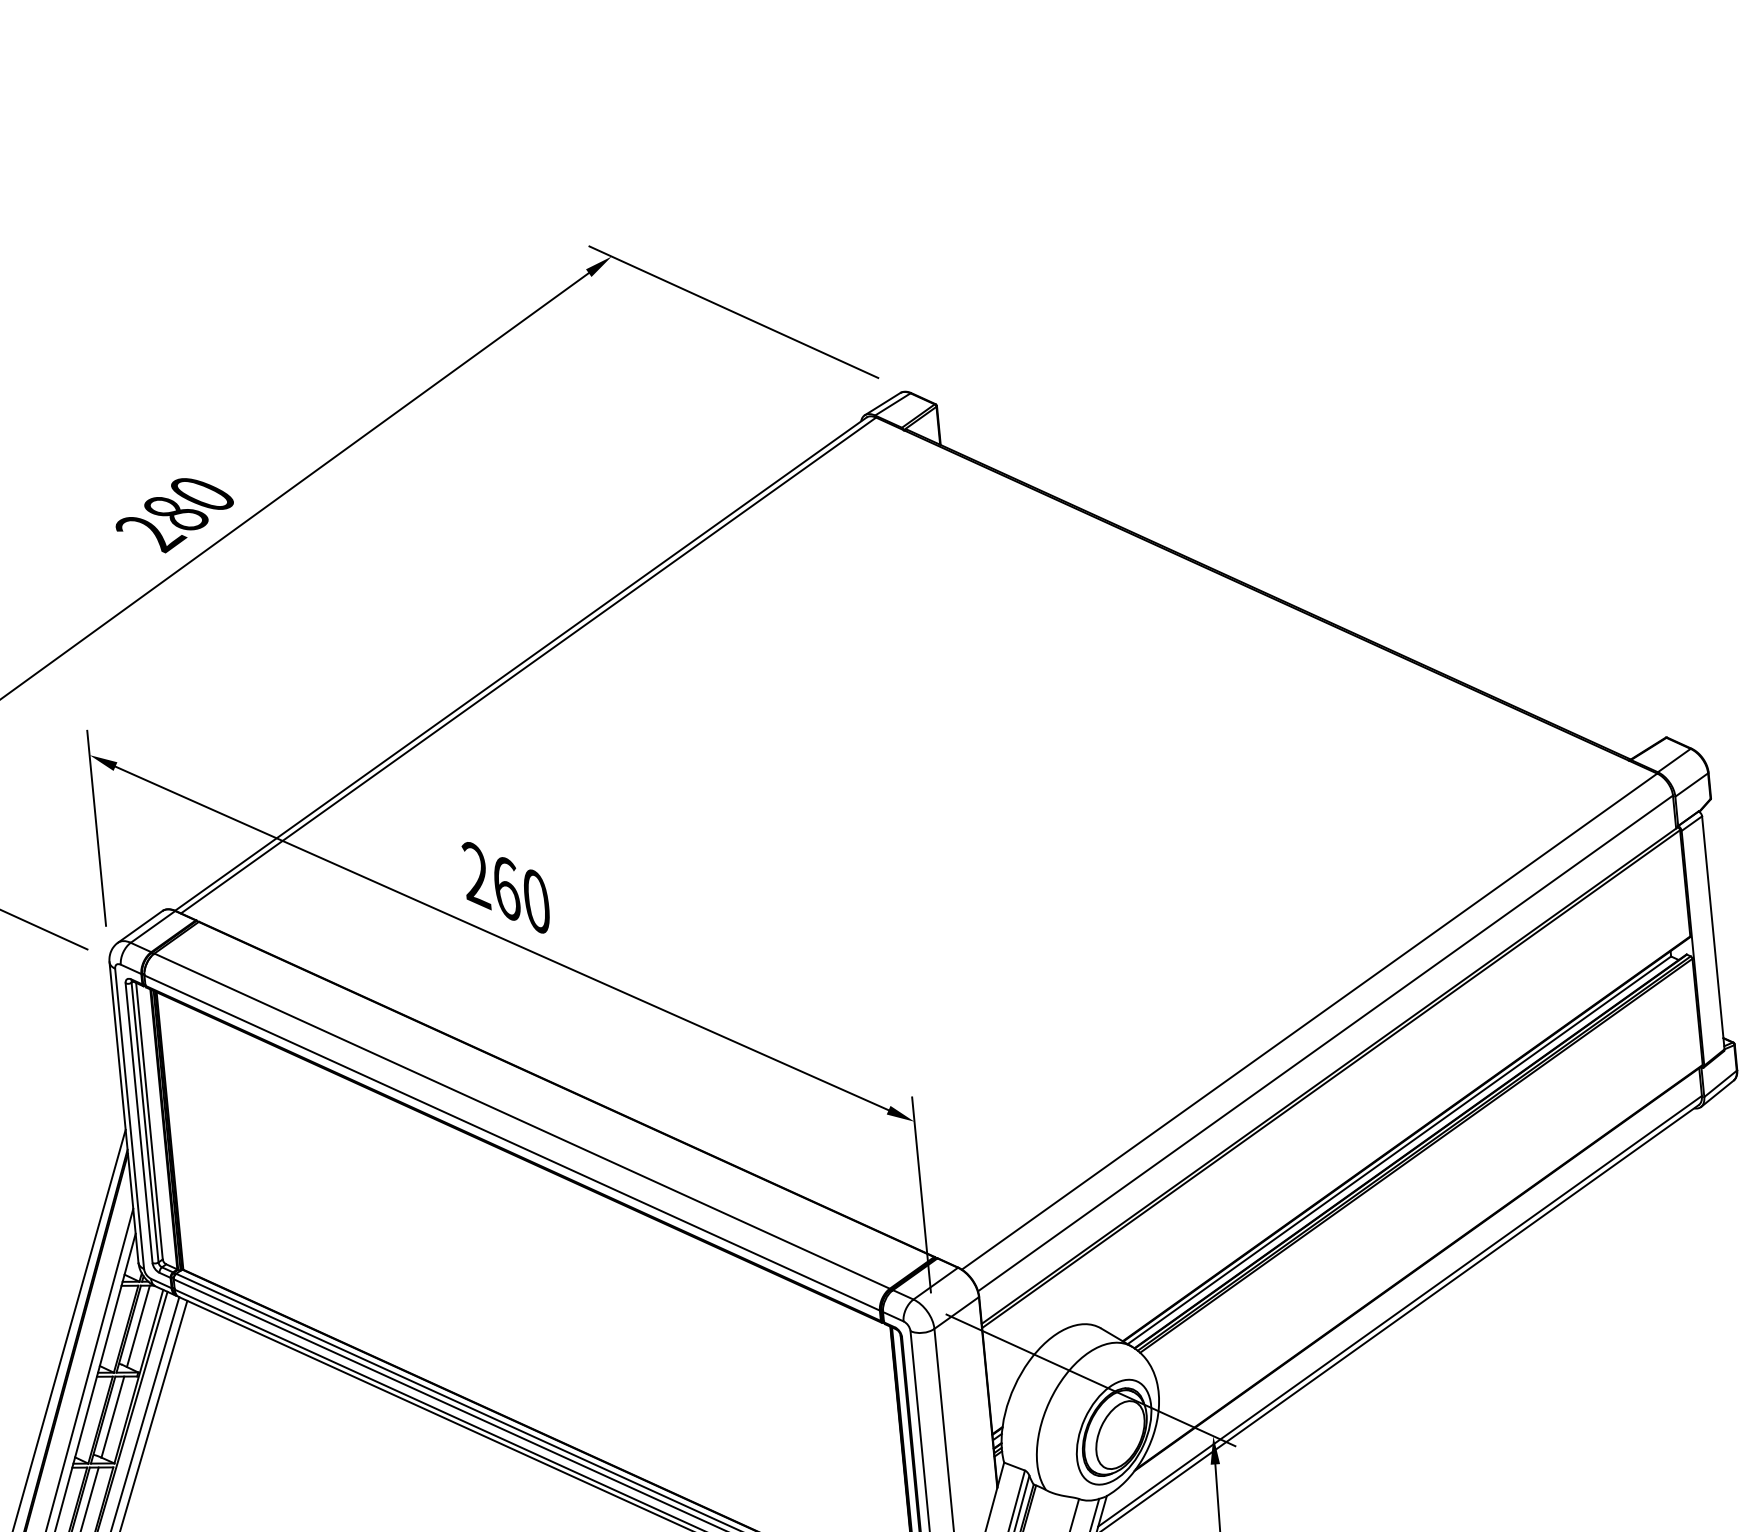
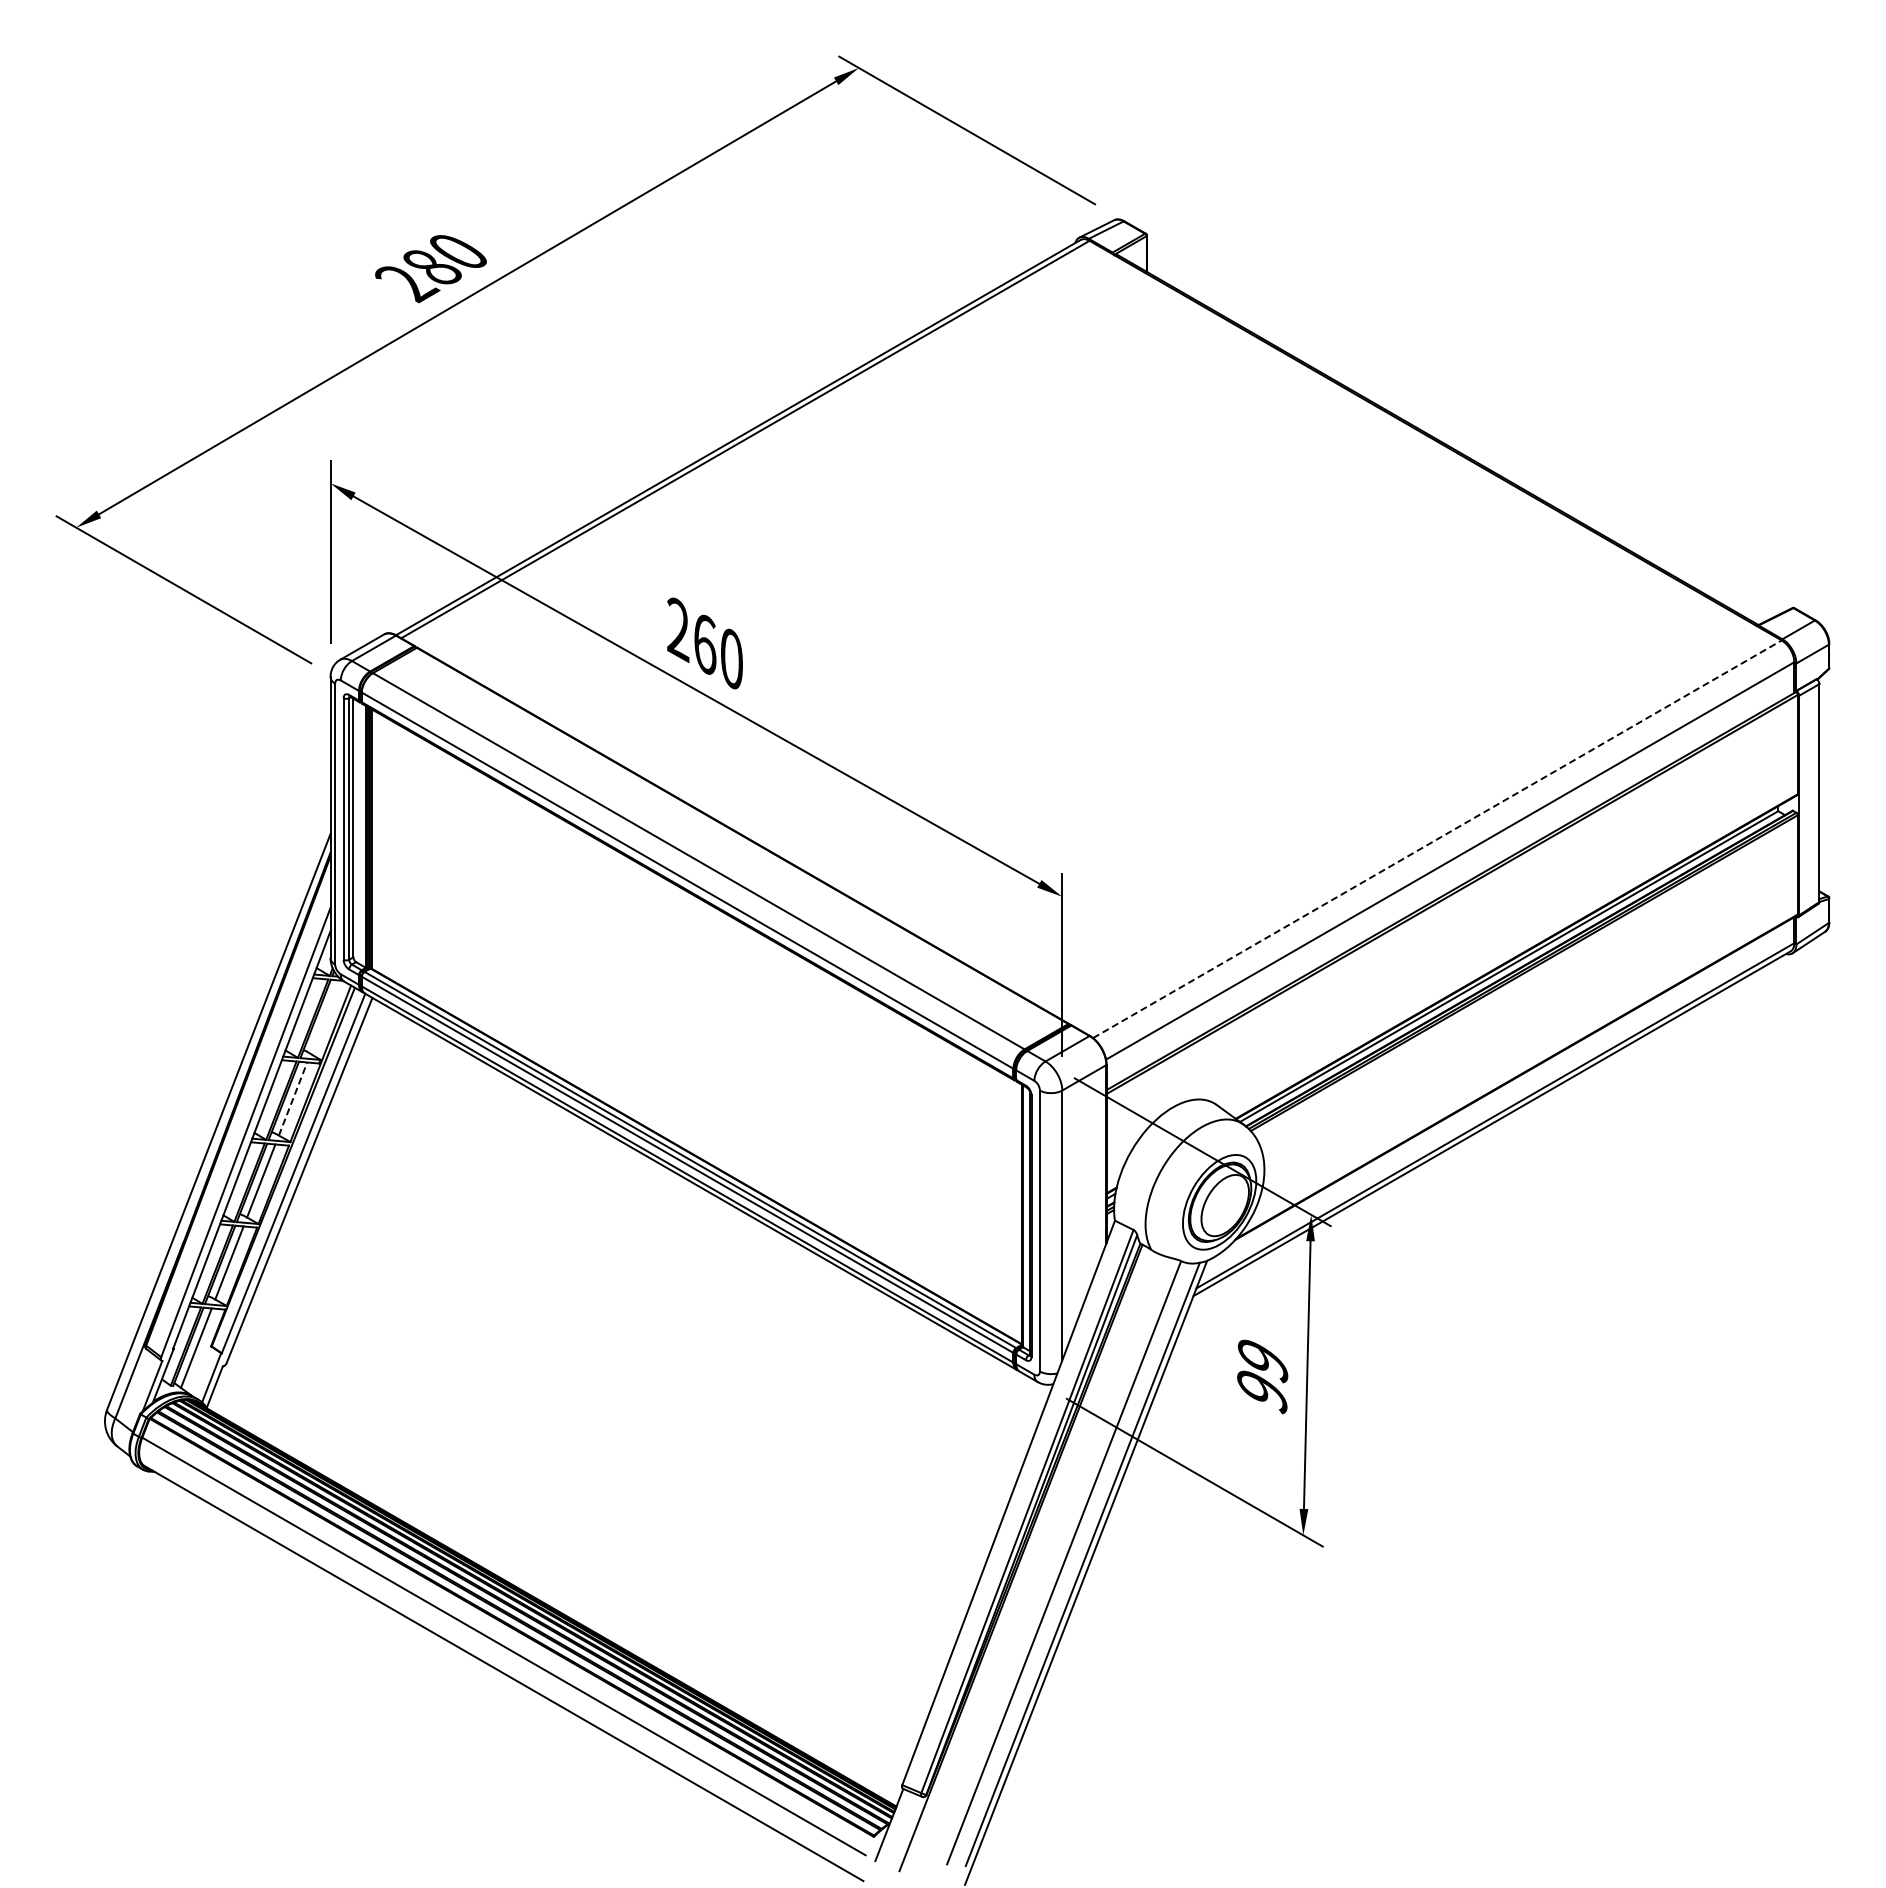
line: (1309, 1021) -> (1437, 839), solid -> dashed
line: (137, 1325) -> (324, 1016), removed
line: (113, 1416) -> (293, 1098), solid -> dashed

